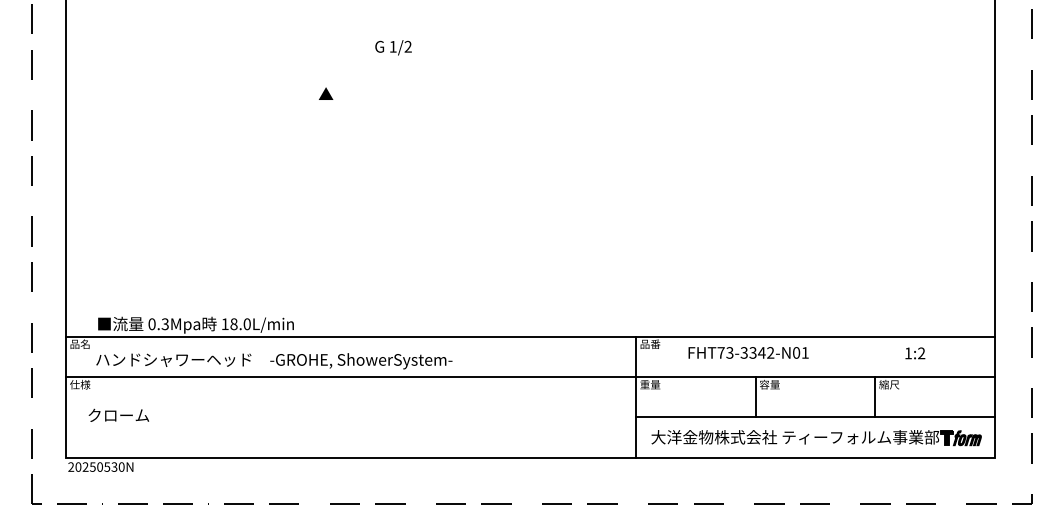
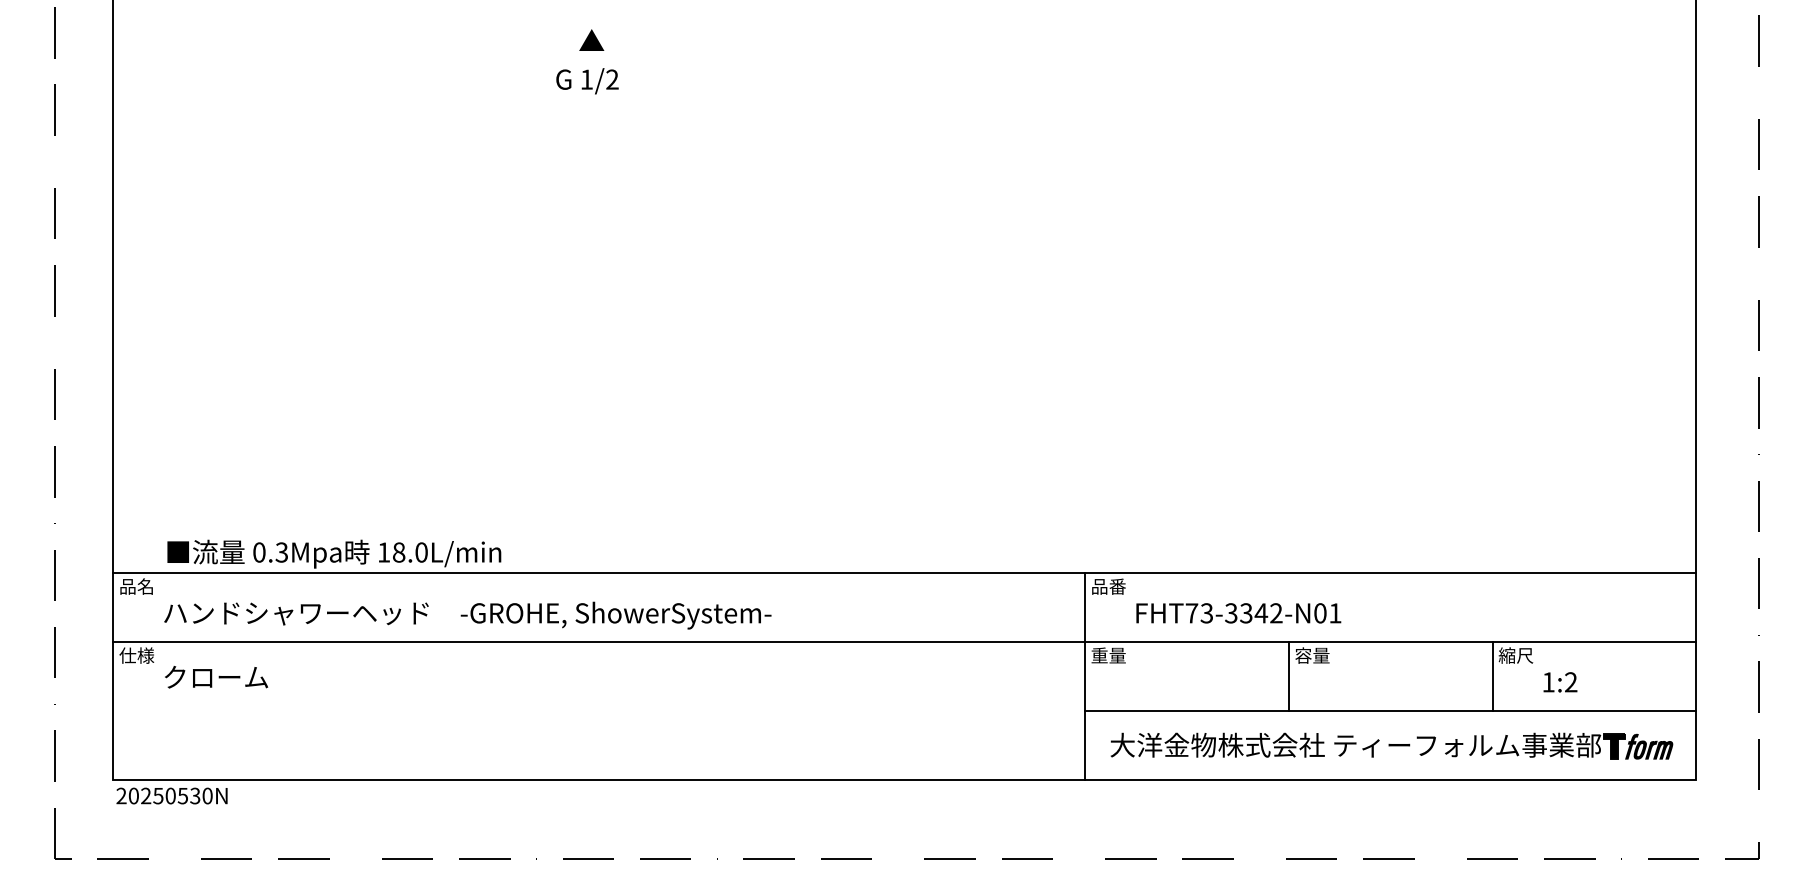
text: (393, 47) -> (587, 80), moved
text: (326, 93) -> (592, 39), moved
text: (748, 352) -> (1238, 612), moved
text: (915, 353) -> (1560, 682), moved
text: (118, 414) -> (215, 675), moved

